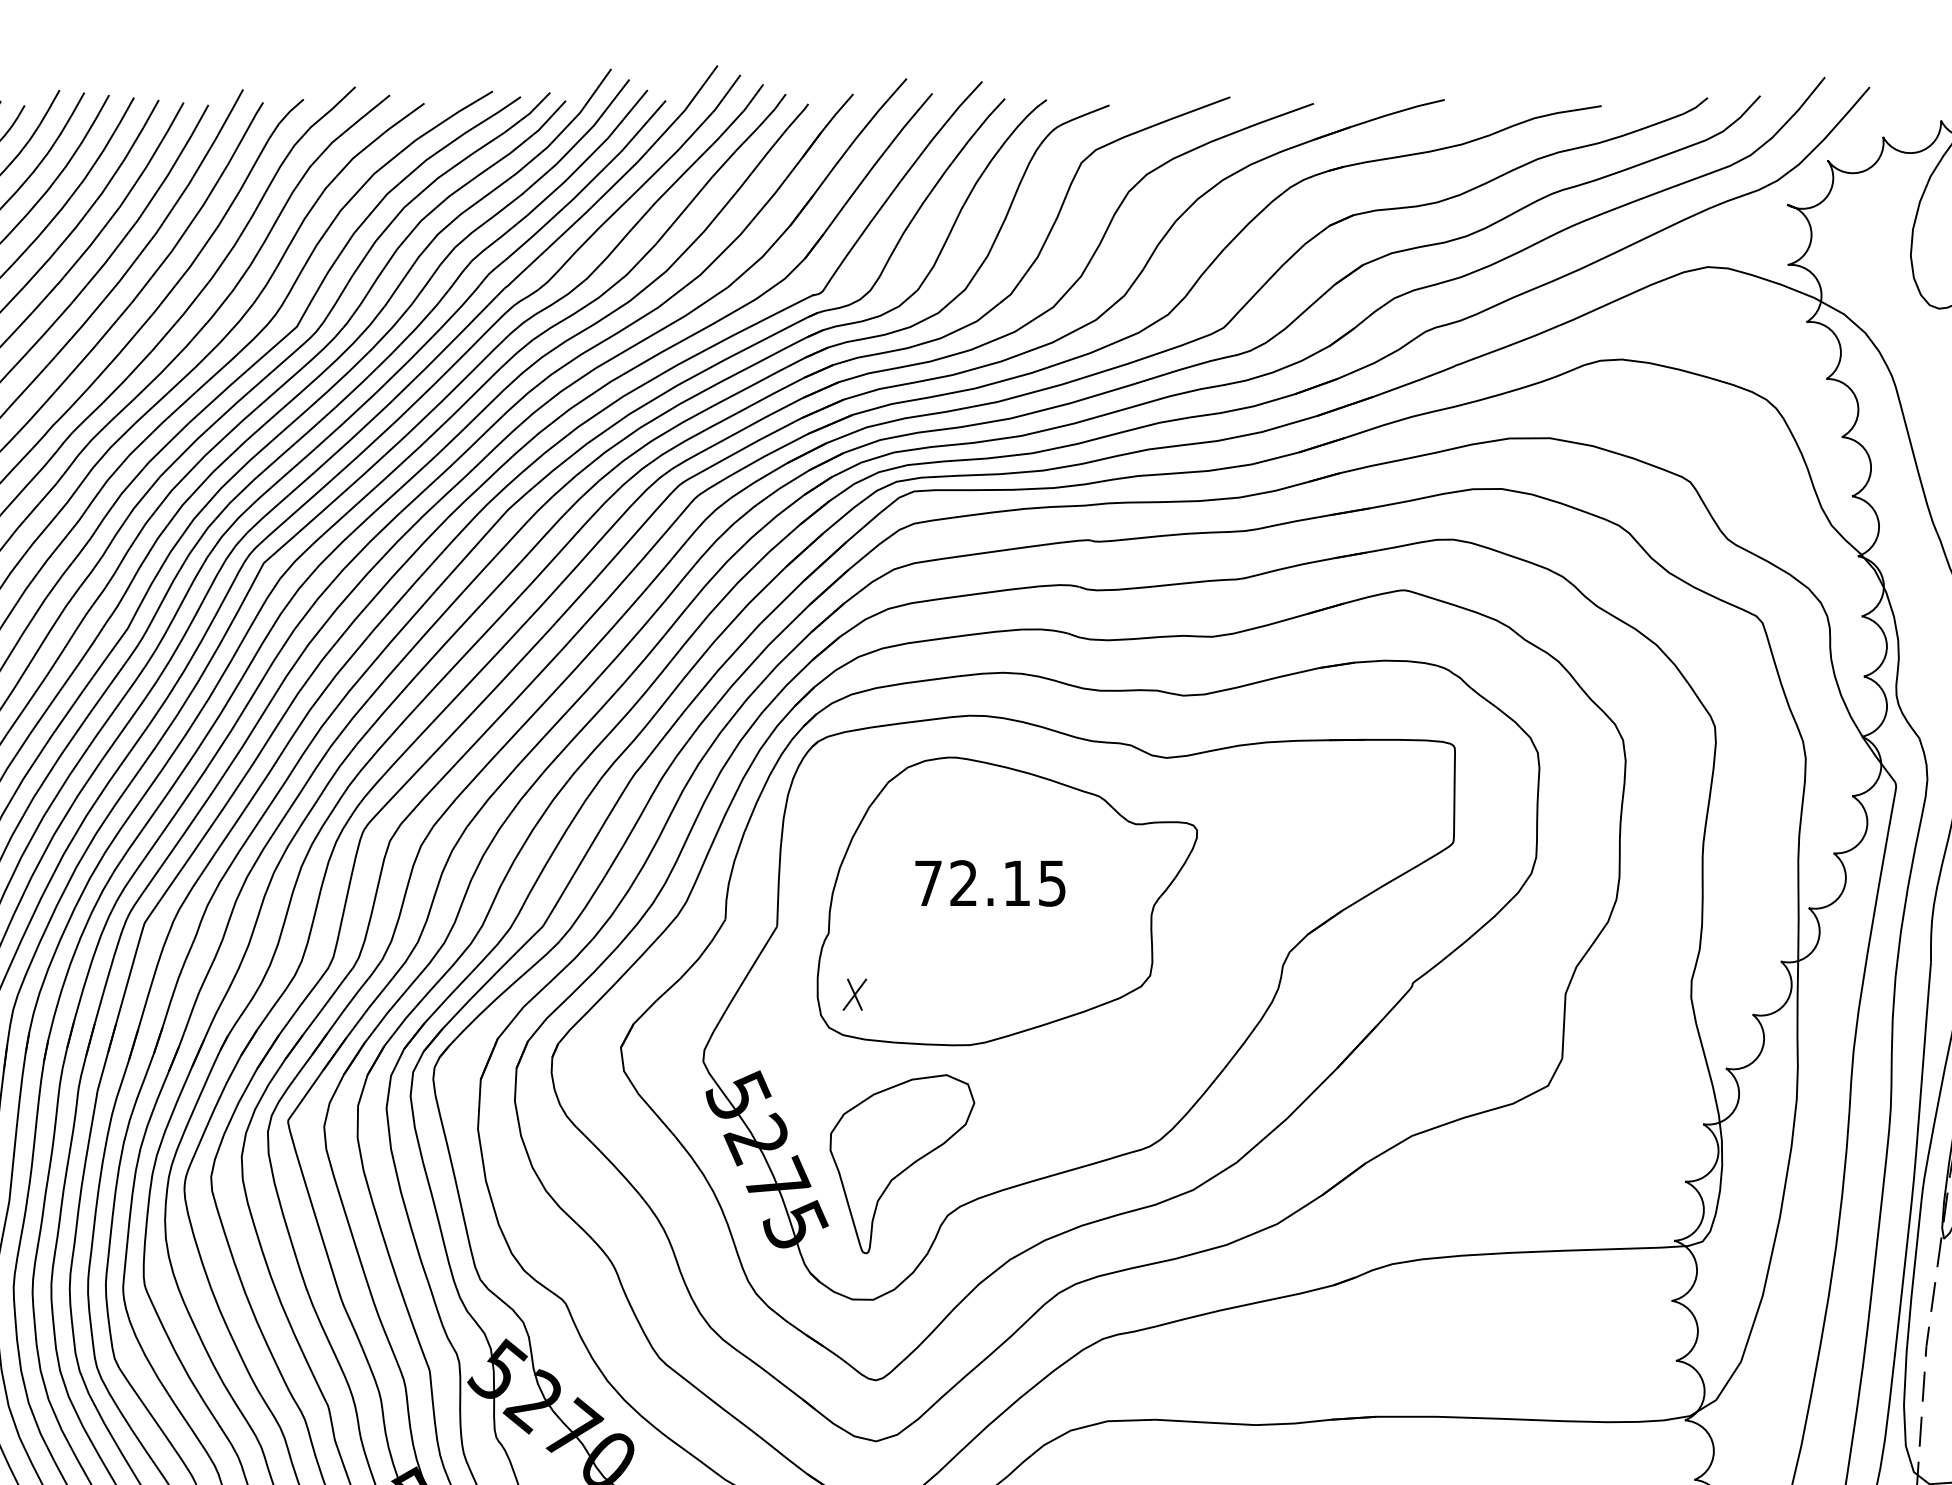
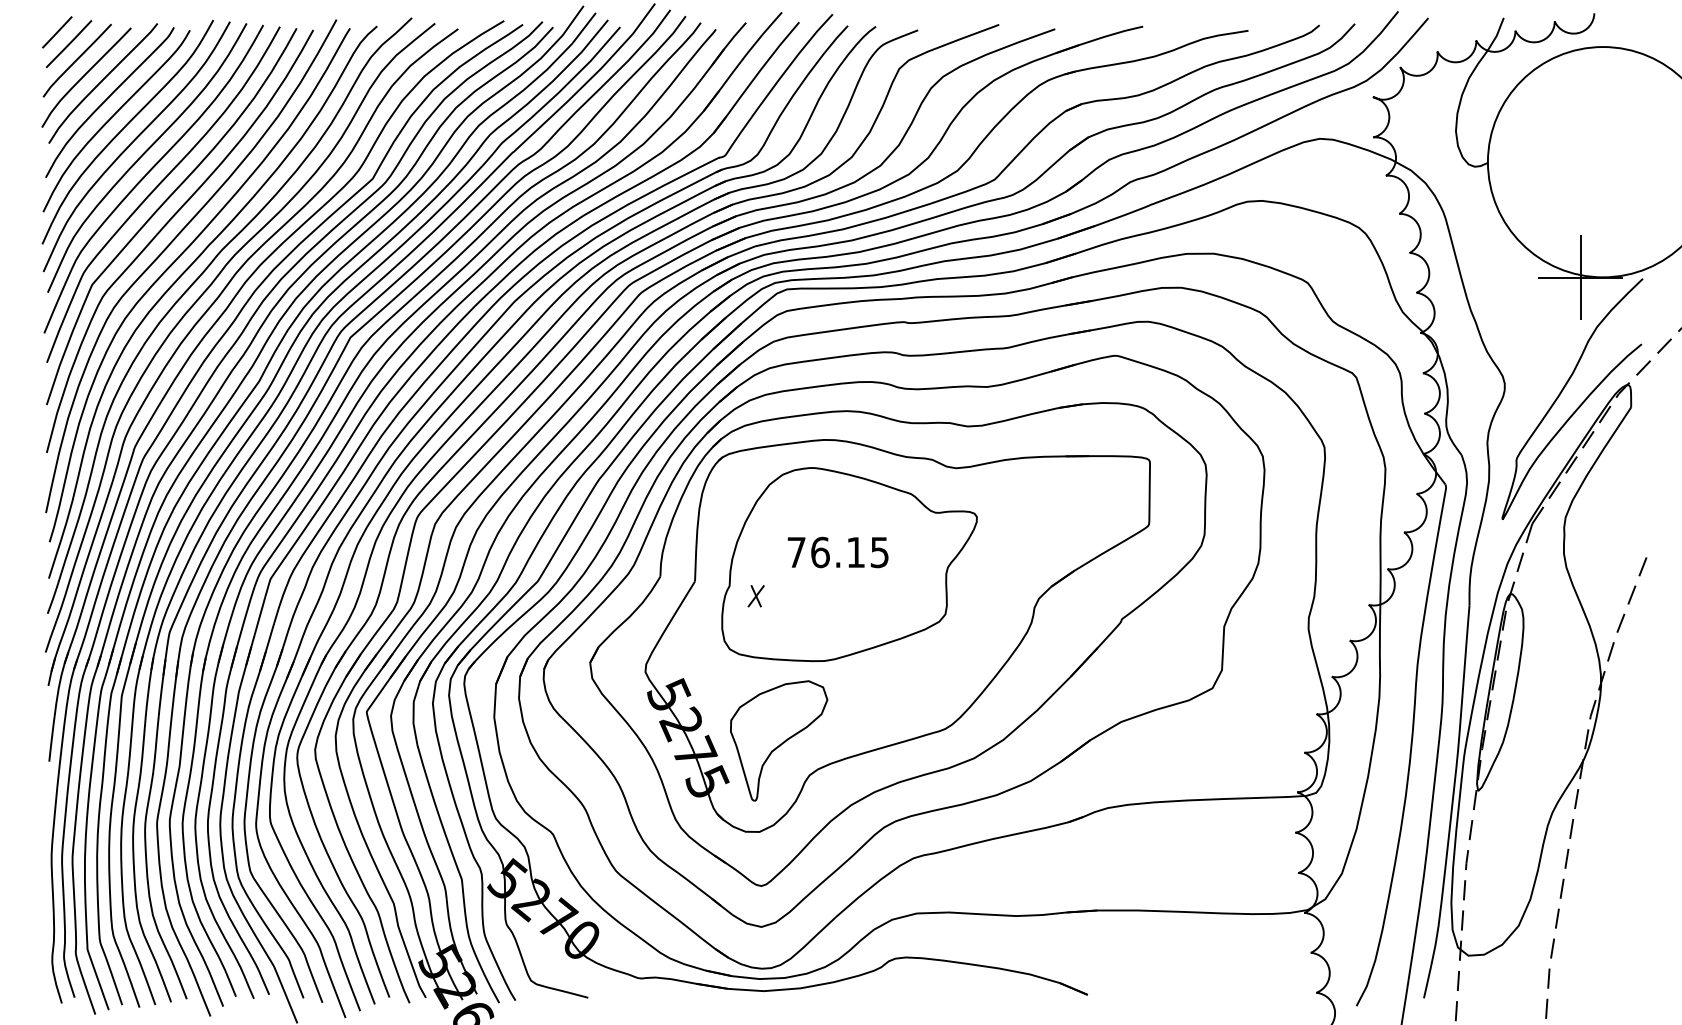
text: (964, 883) -> (820, 552), 72.15 -> 76.15
part: (853, 995) -> (755, 596), moved

